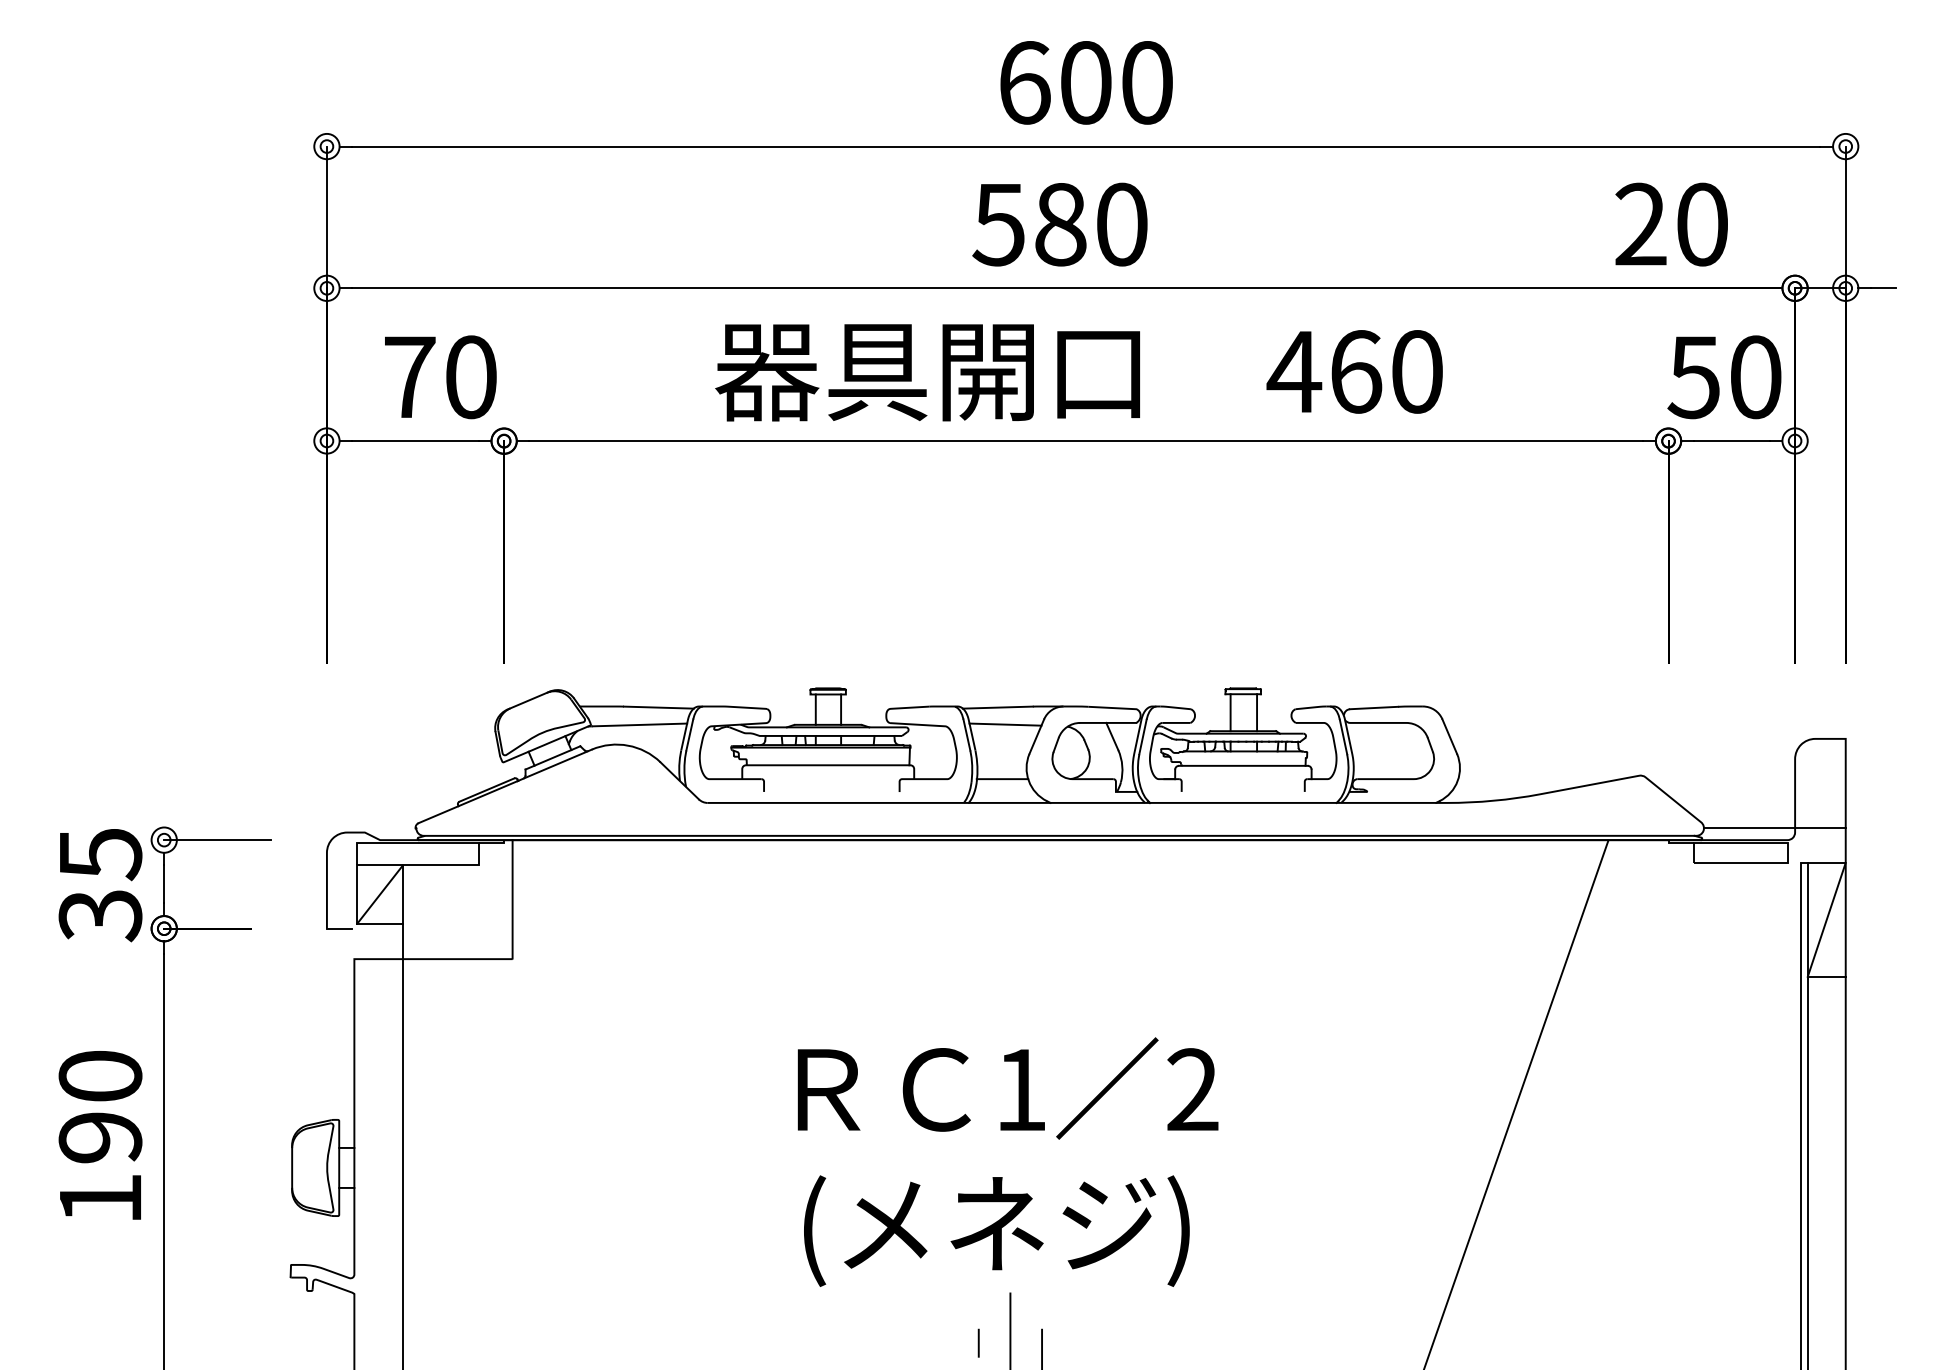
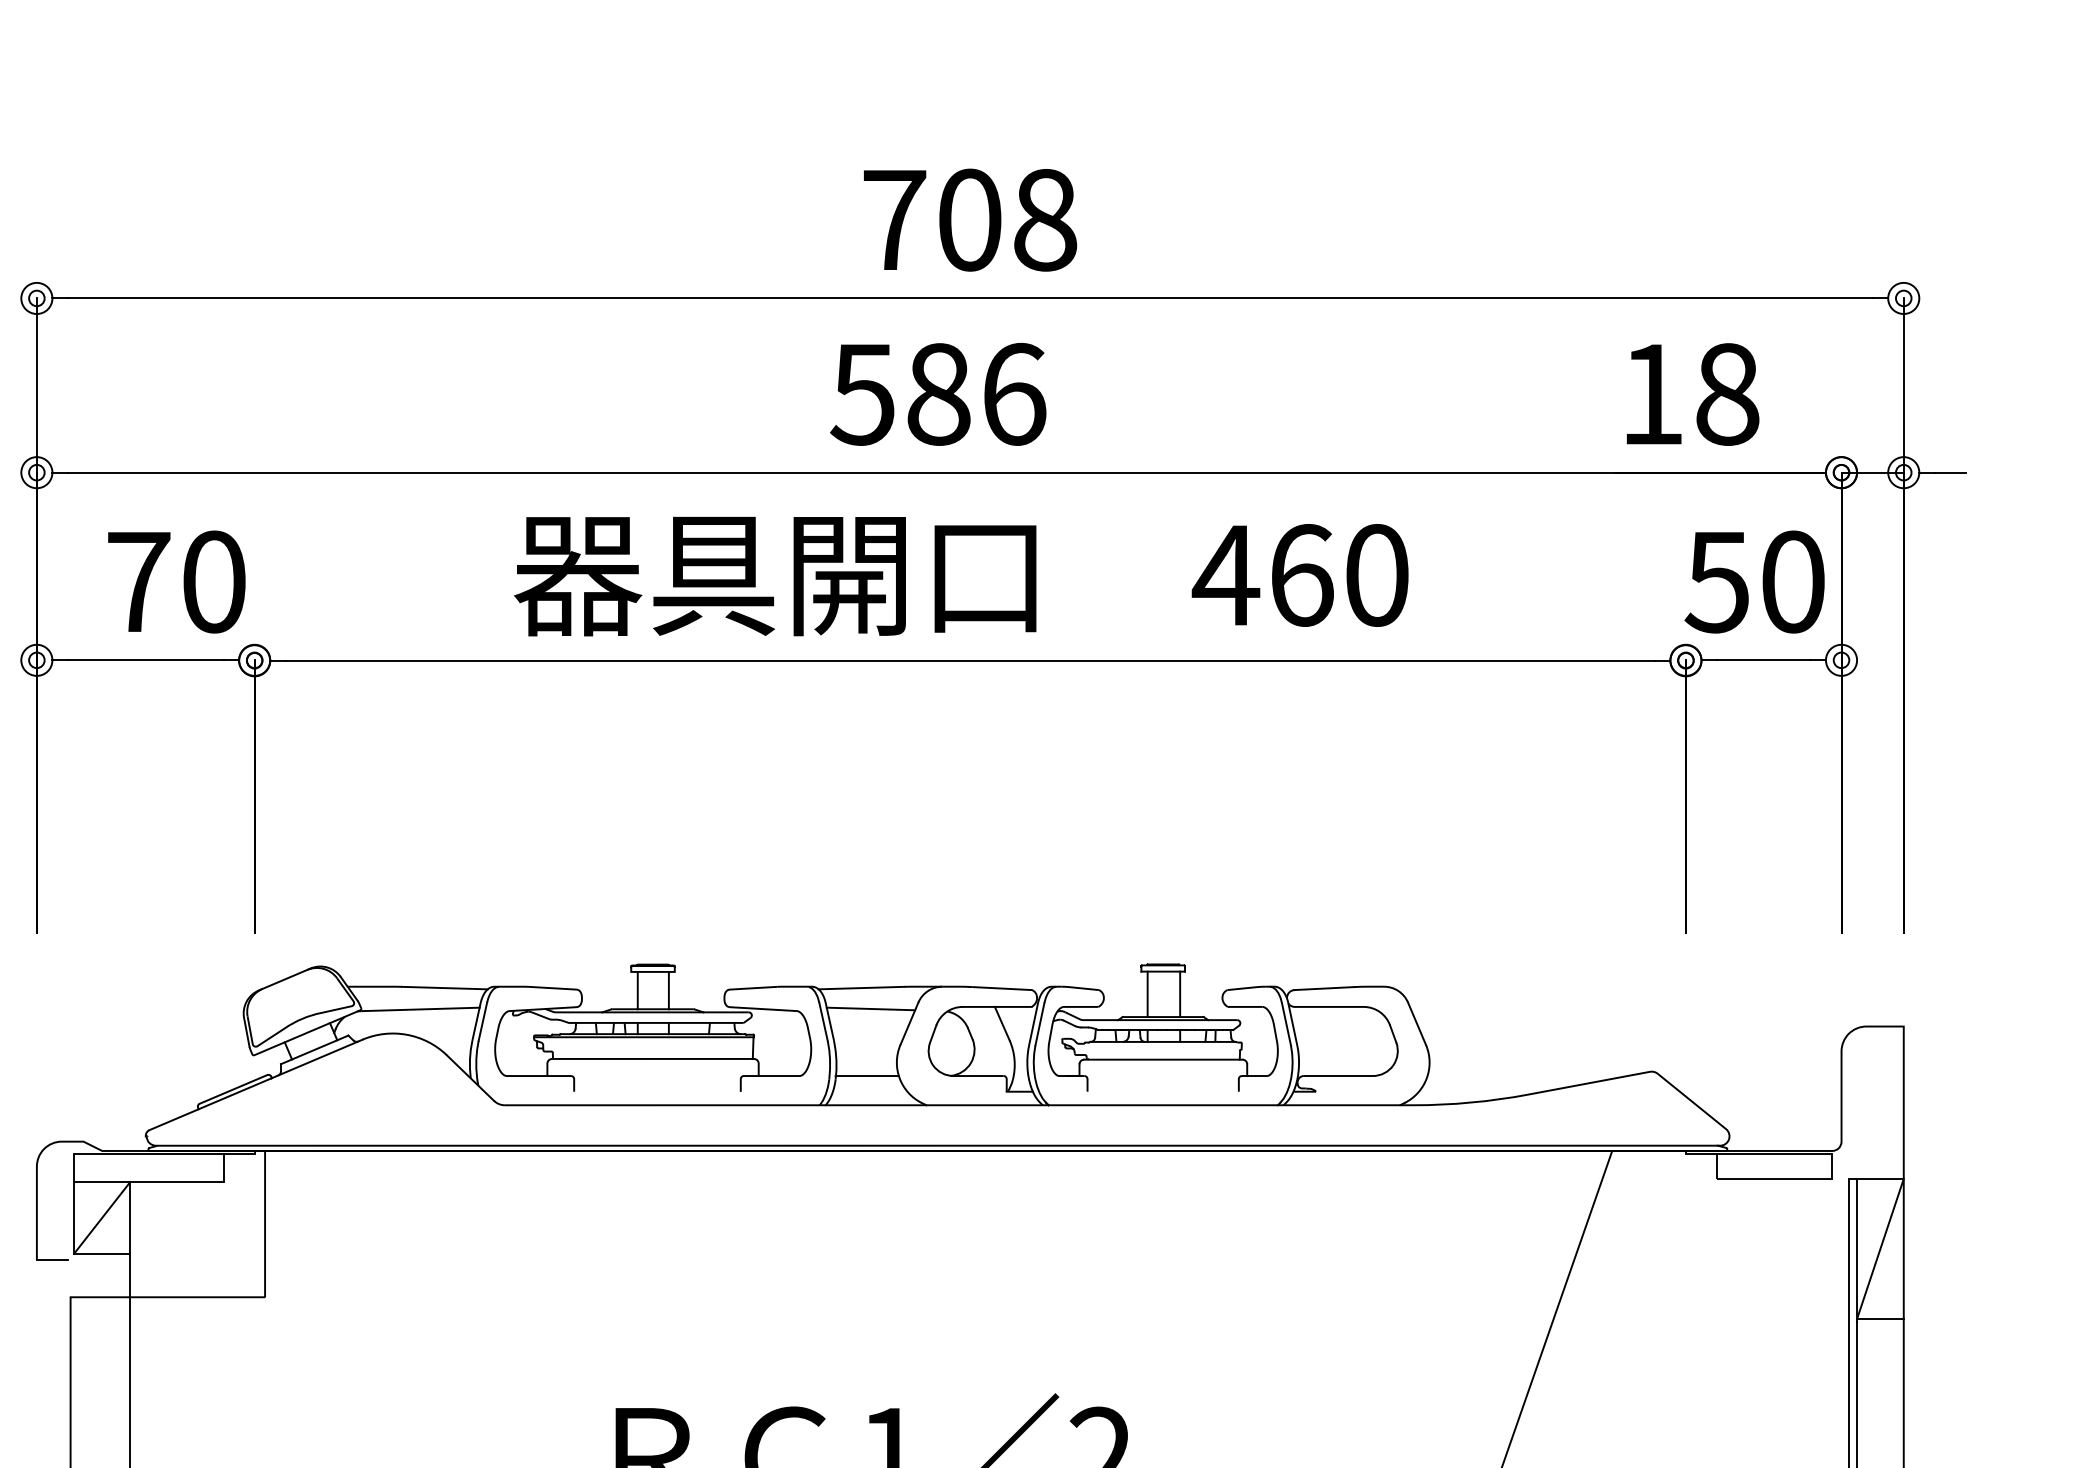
text: (1086, 82) -> (970, 219), 600 -> 708
text: (1122, 224) -> (1014, 394), 580 -> 586
text: (1671, 224) -> (1689, 394), 20 -> 18
line: (1774, 828) -> (1816, 1136), removed

